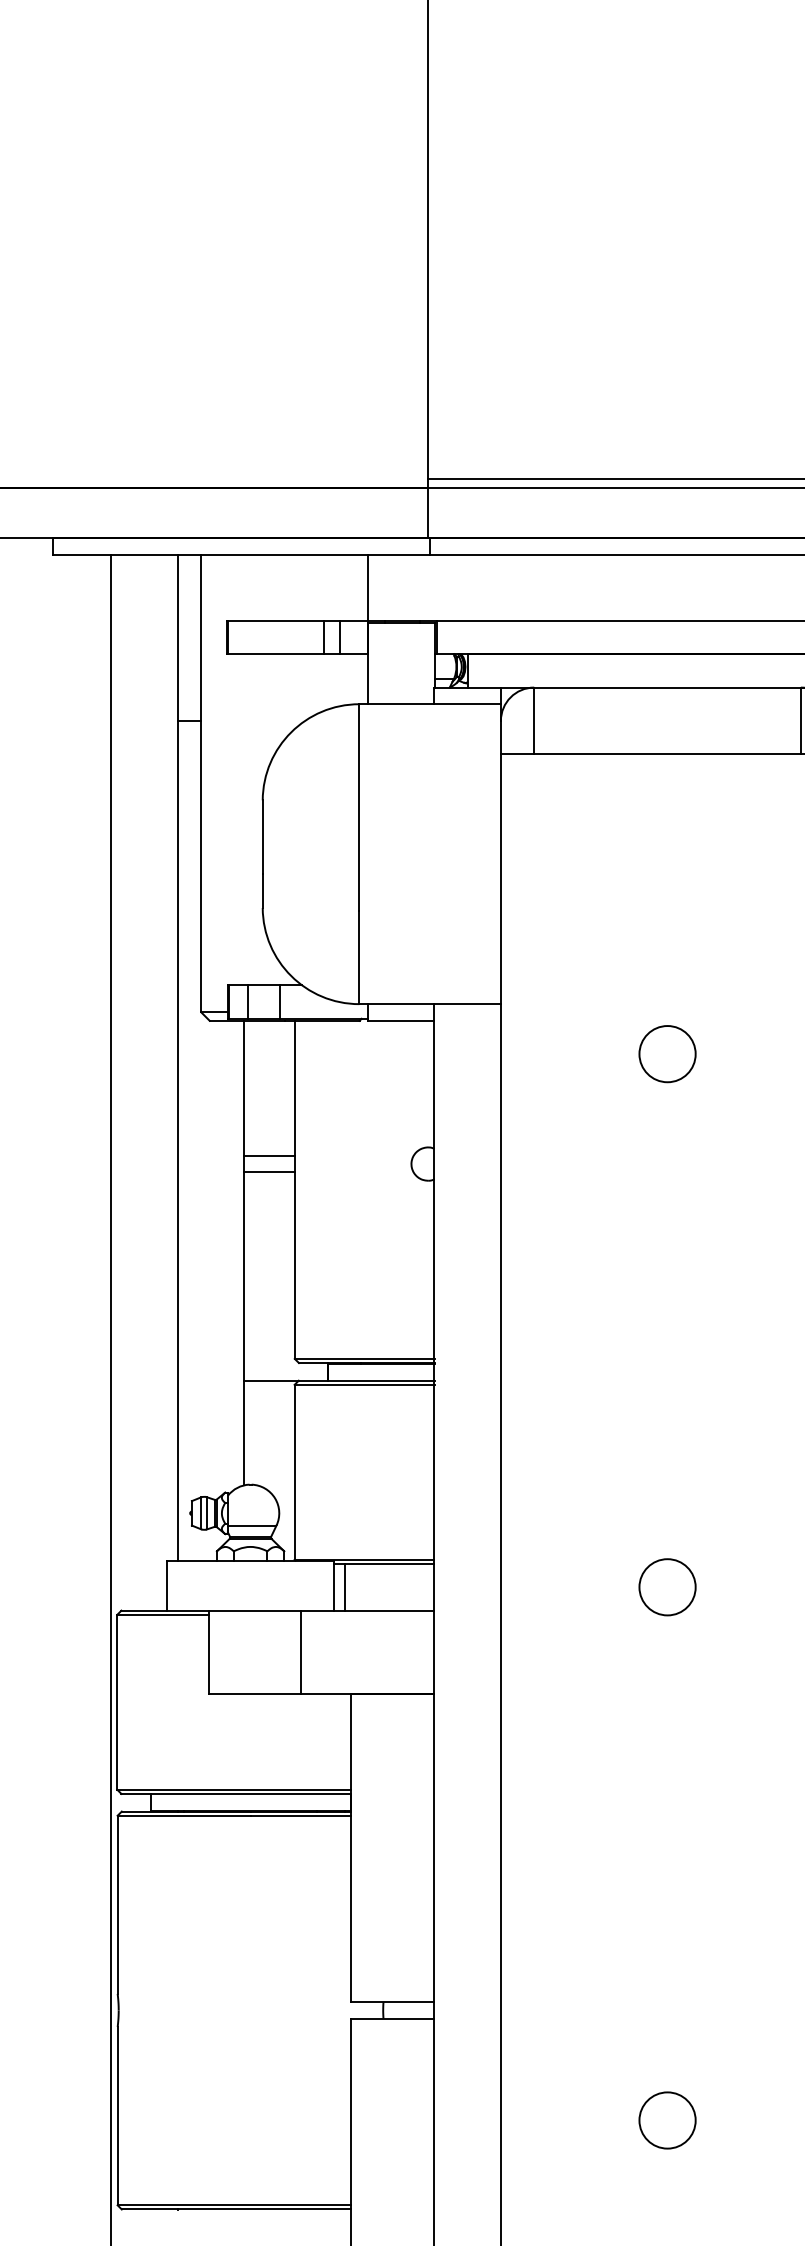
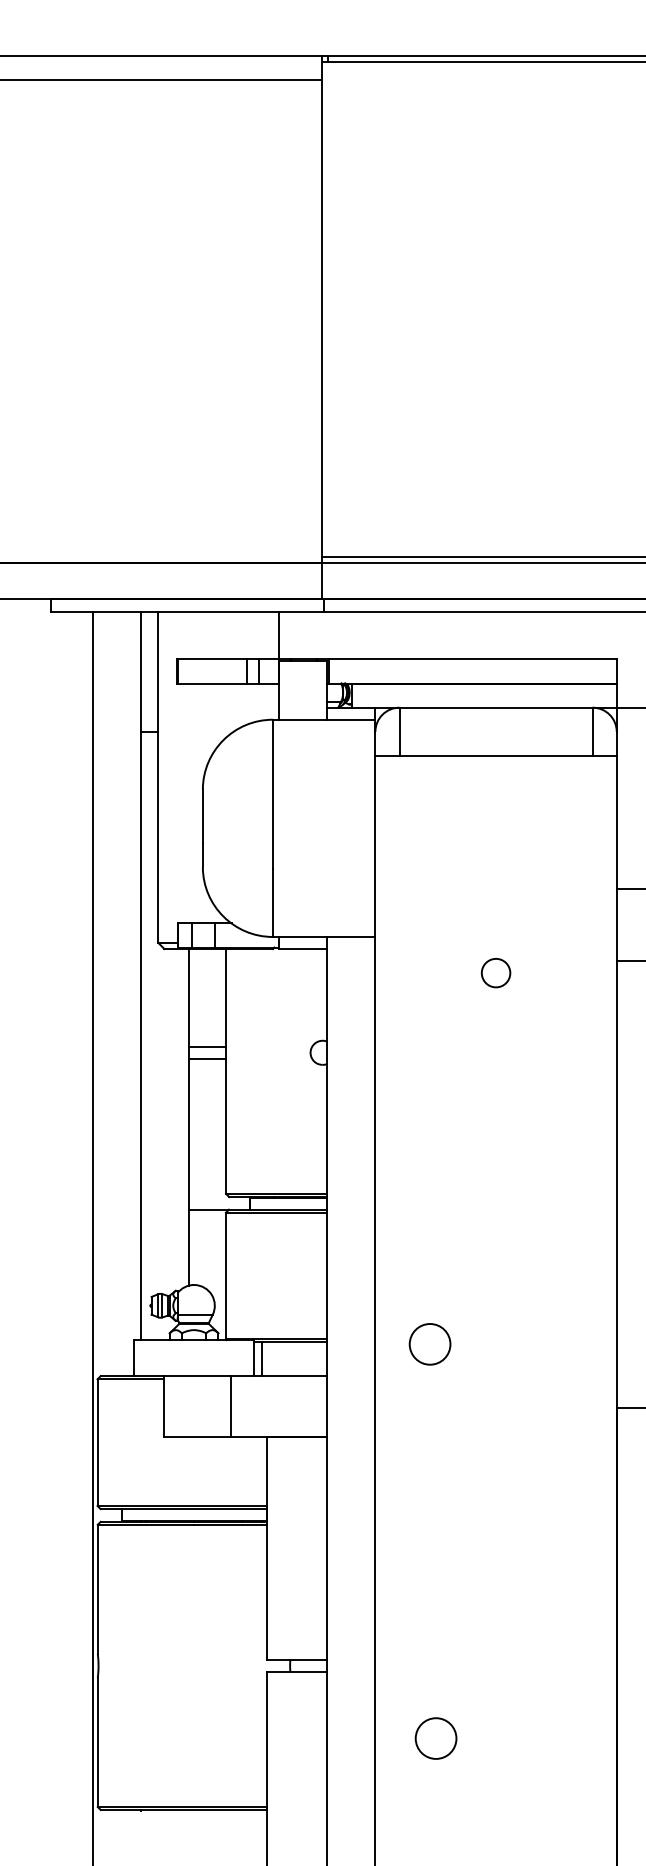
circle: (666, 1053) -> (495, 972), size x0.7
circle: (666, 1587) -> (429, 1344), moved
circle: (666, 2120) -> (435, 1738), moved

